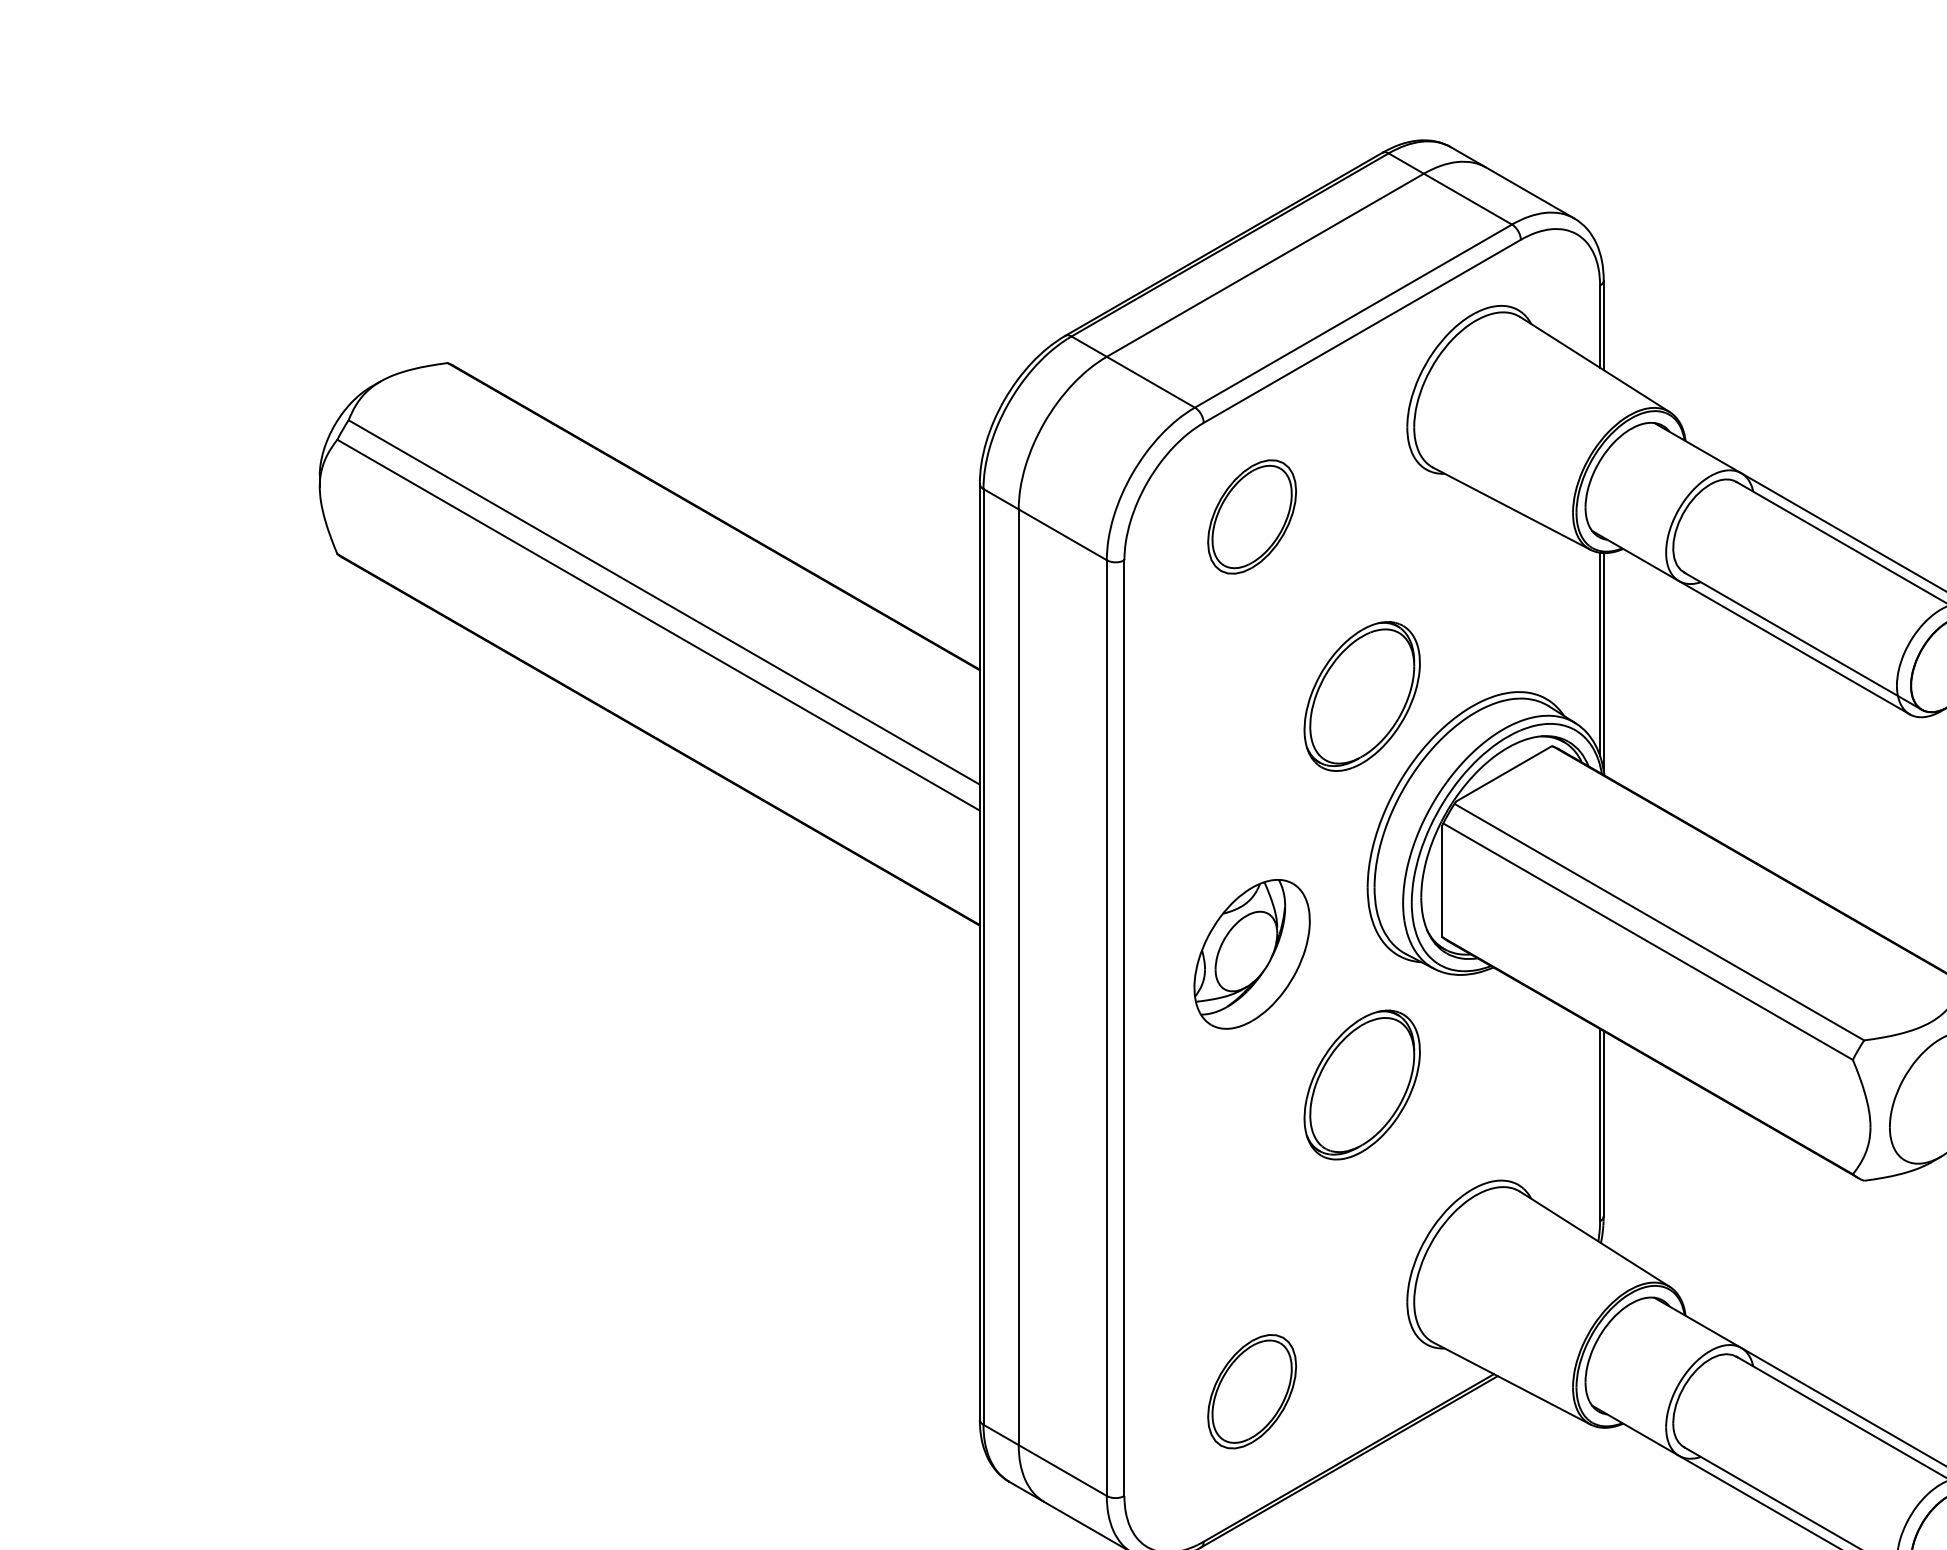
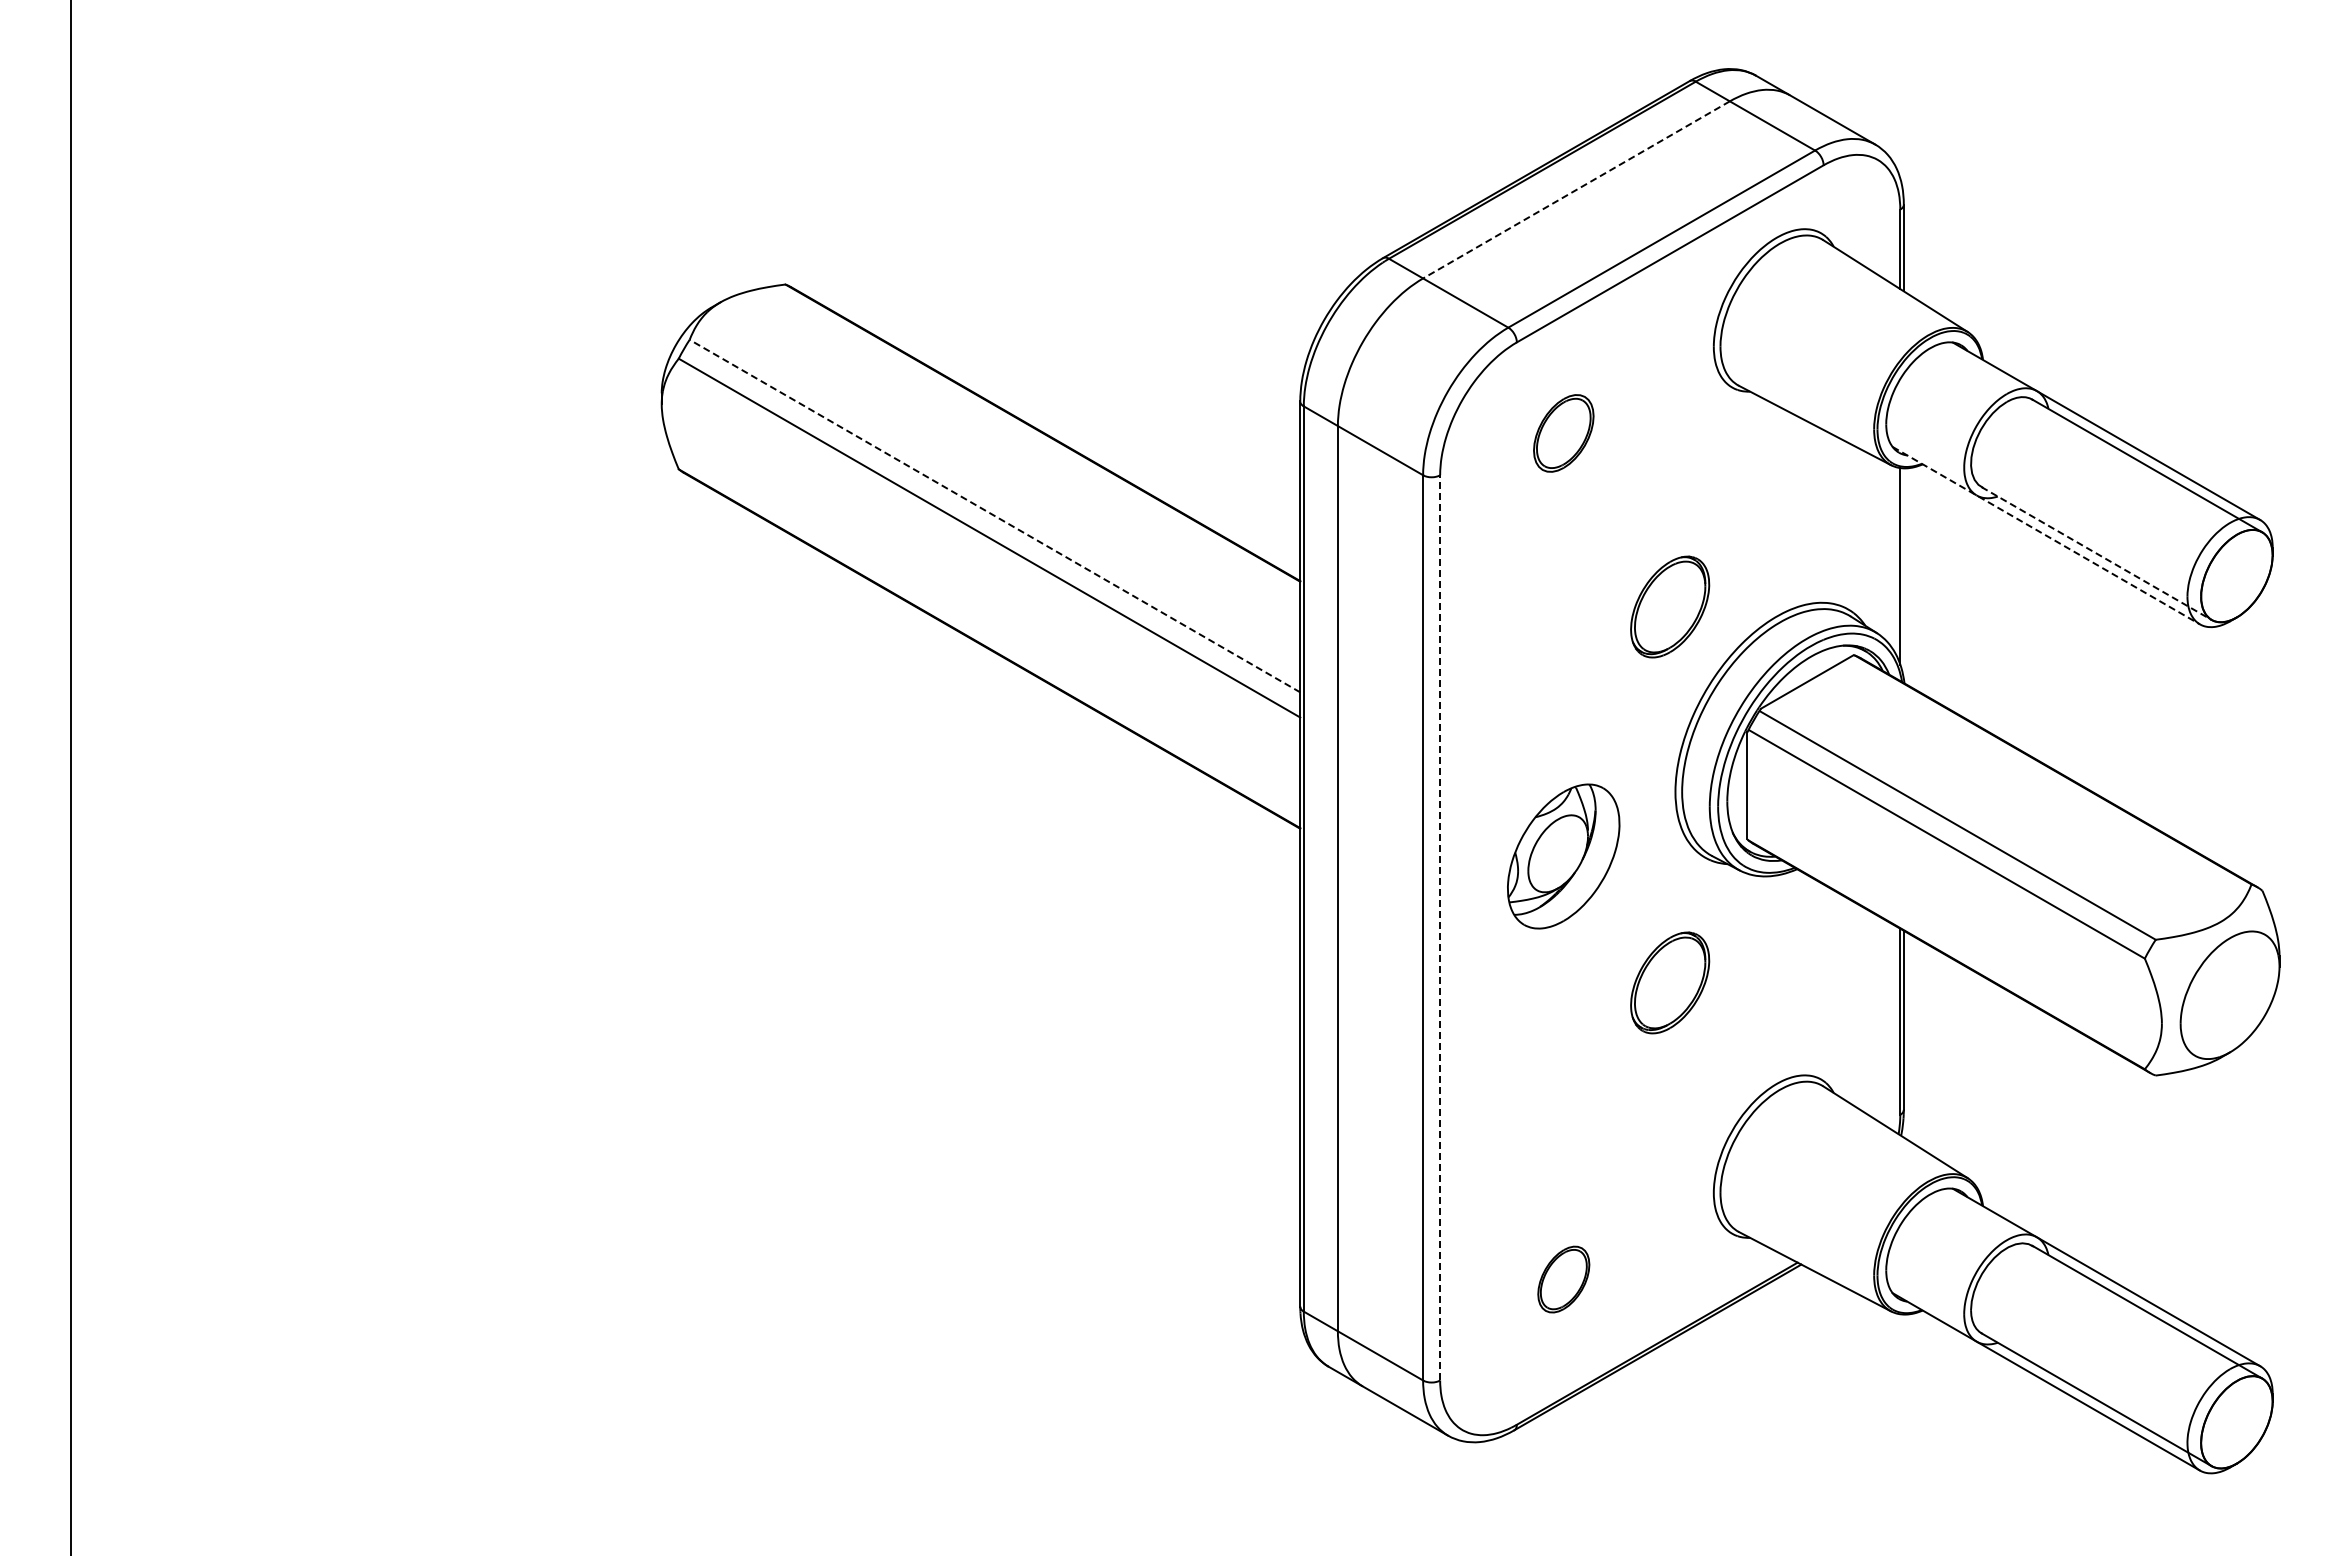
line: (1265, 265) -> (1576, 190), solid -> dashed
part: (1251, 517) -> (1563, 433), size x0.7
line: (663, 602) -> (994, 516), solid -> dashed
line: (1751, 622) -> (2046, 535), solid -> dashed
line: (1802, 641) -> (2096, 553), solid -> dashed
line: (1603, 661) -> (1903, 573), removed
part: (1361, 695) -> (1669, 606), size x0.7
line: (1124, 1027) -> (1440, 927), solid -> dashed
part: (1361, 1084) -> (1669, 982), size x0.7
part: (1251, 1391) -> (1563, 1279), size x0.6

